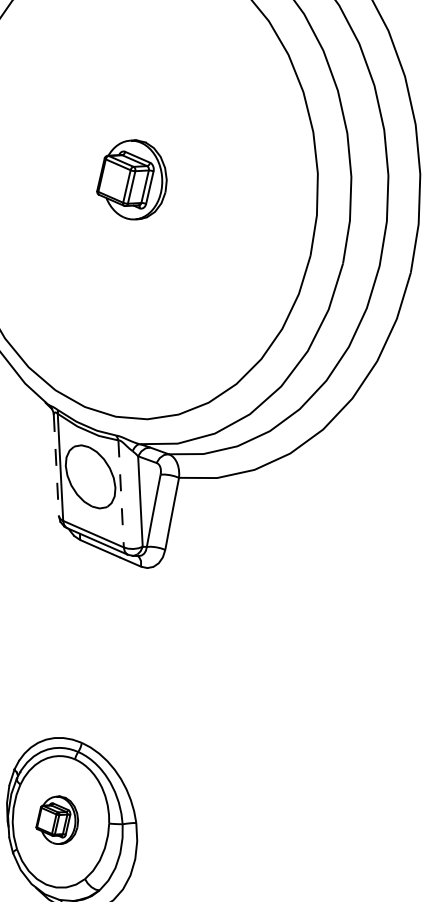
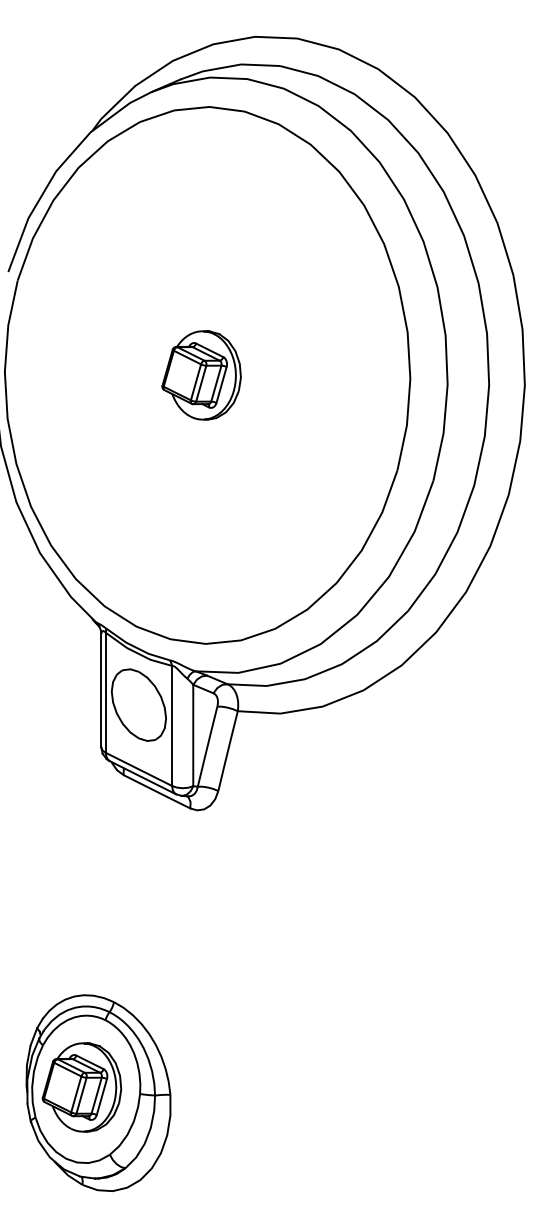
line: (56, 465) -> (101, 690), dashed -> solid
line: (121, 494) -> (172, 726), dashed -> solid
part: (56, 820) -> (81, 1087), size x1.67

